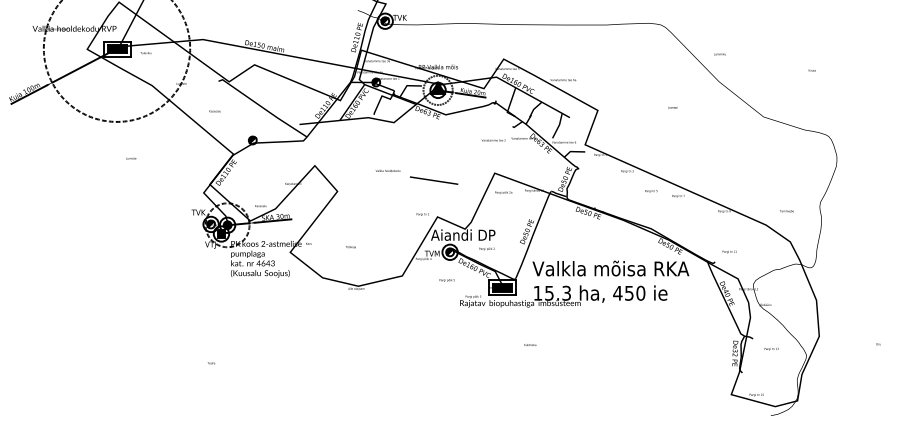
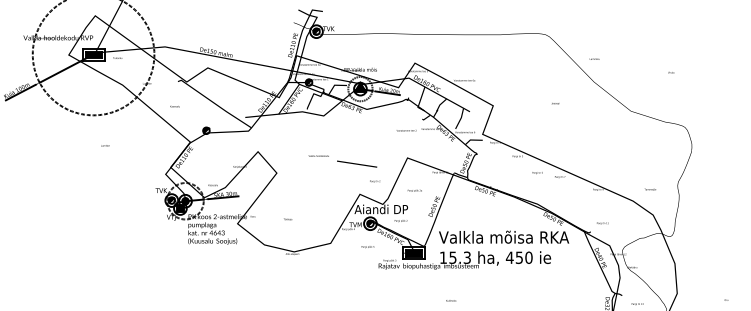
text: (503, 192) -> (414, 190), moved
text: (422, 214) -> (374, 181), moved
text: (530, 344) -> (451, 300), moved

